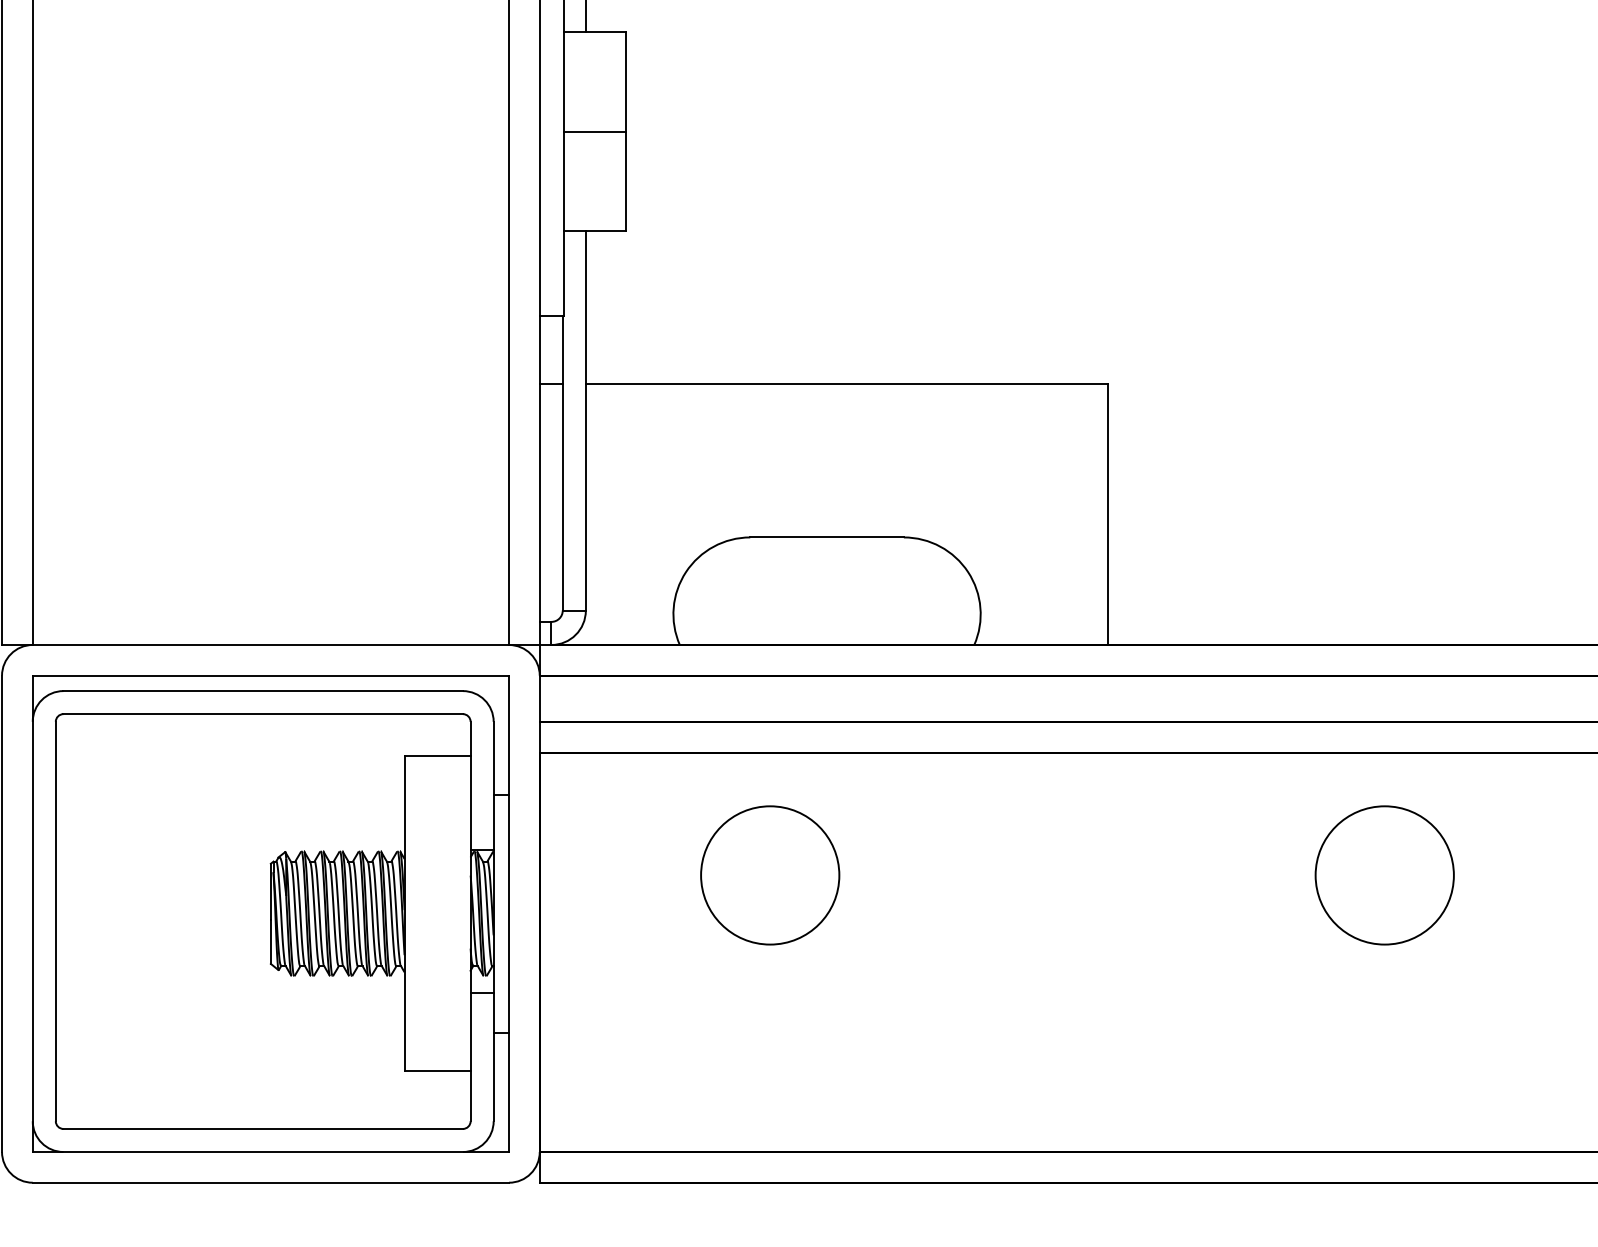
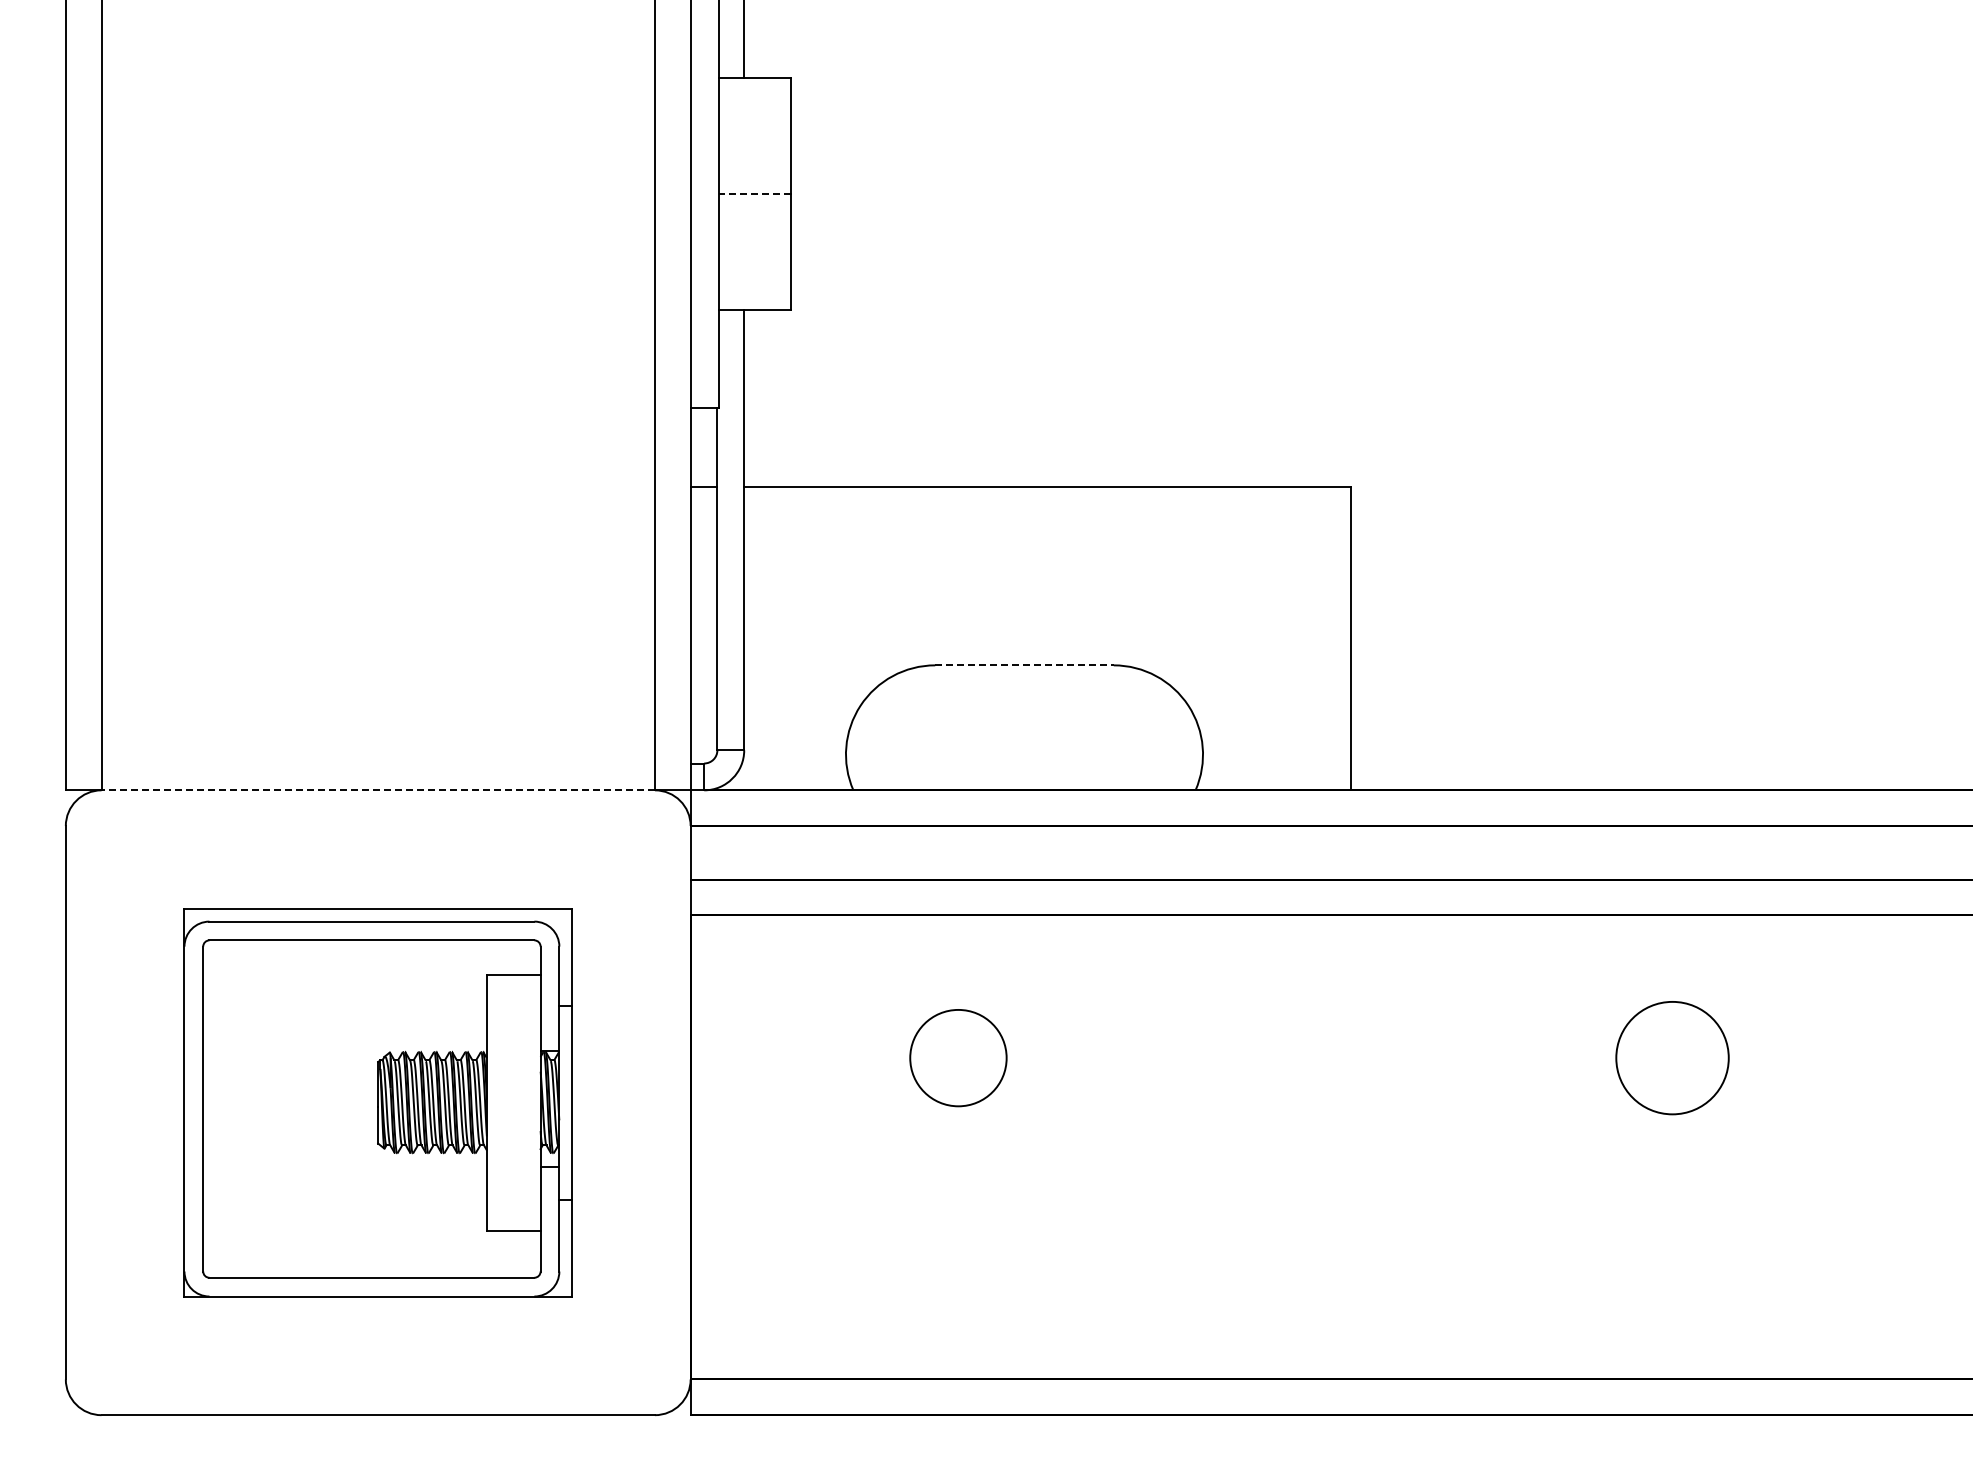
line: (594, 131) -> (754, 193), solid -> dashed
line: (827, 537) -> (1025, 665), solid -> dashed
line: (271, 645) -> (378, 790), solid -> dashed
circle: (770, 874) -> (958, 1057), size x0.6
circle: (1384, 874) -> (1672, 1057), size x0.7
part: (270, 913) -> (377, 1102), size x0.7

